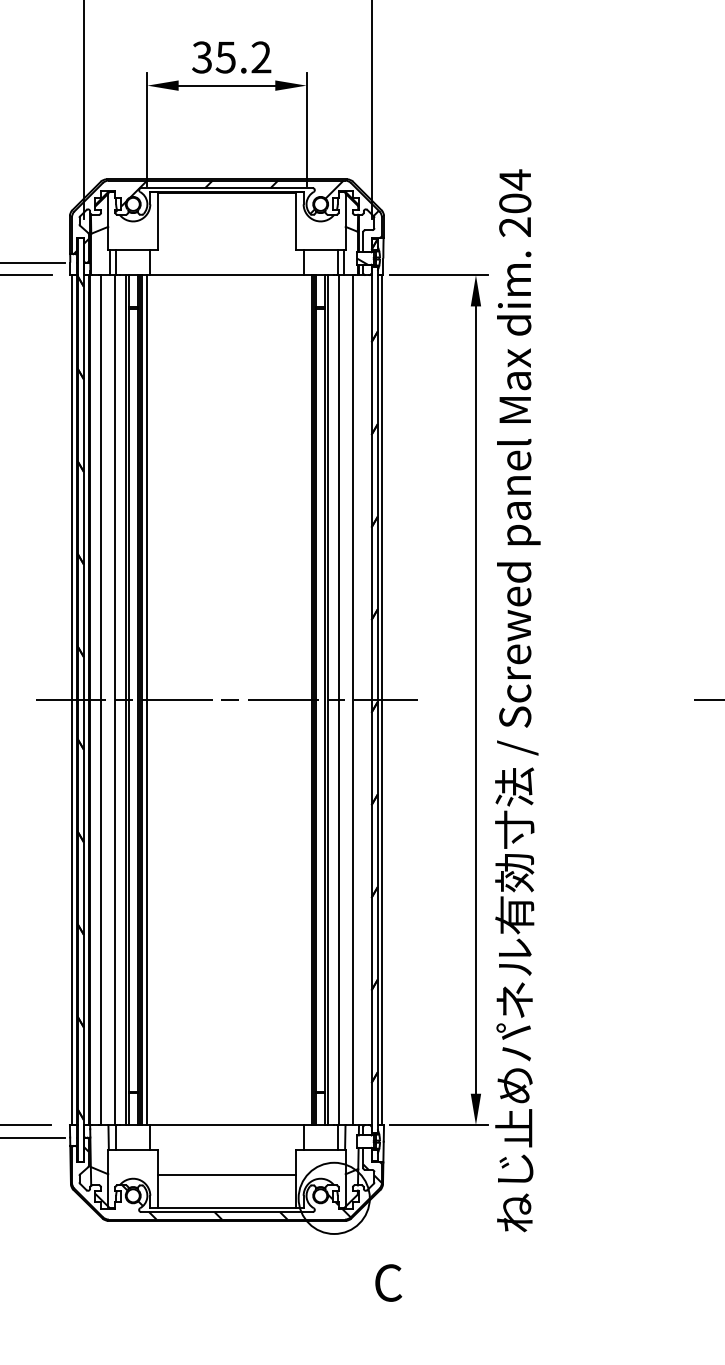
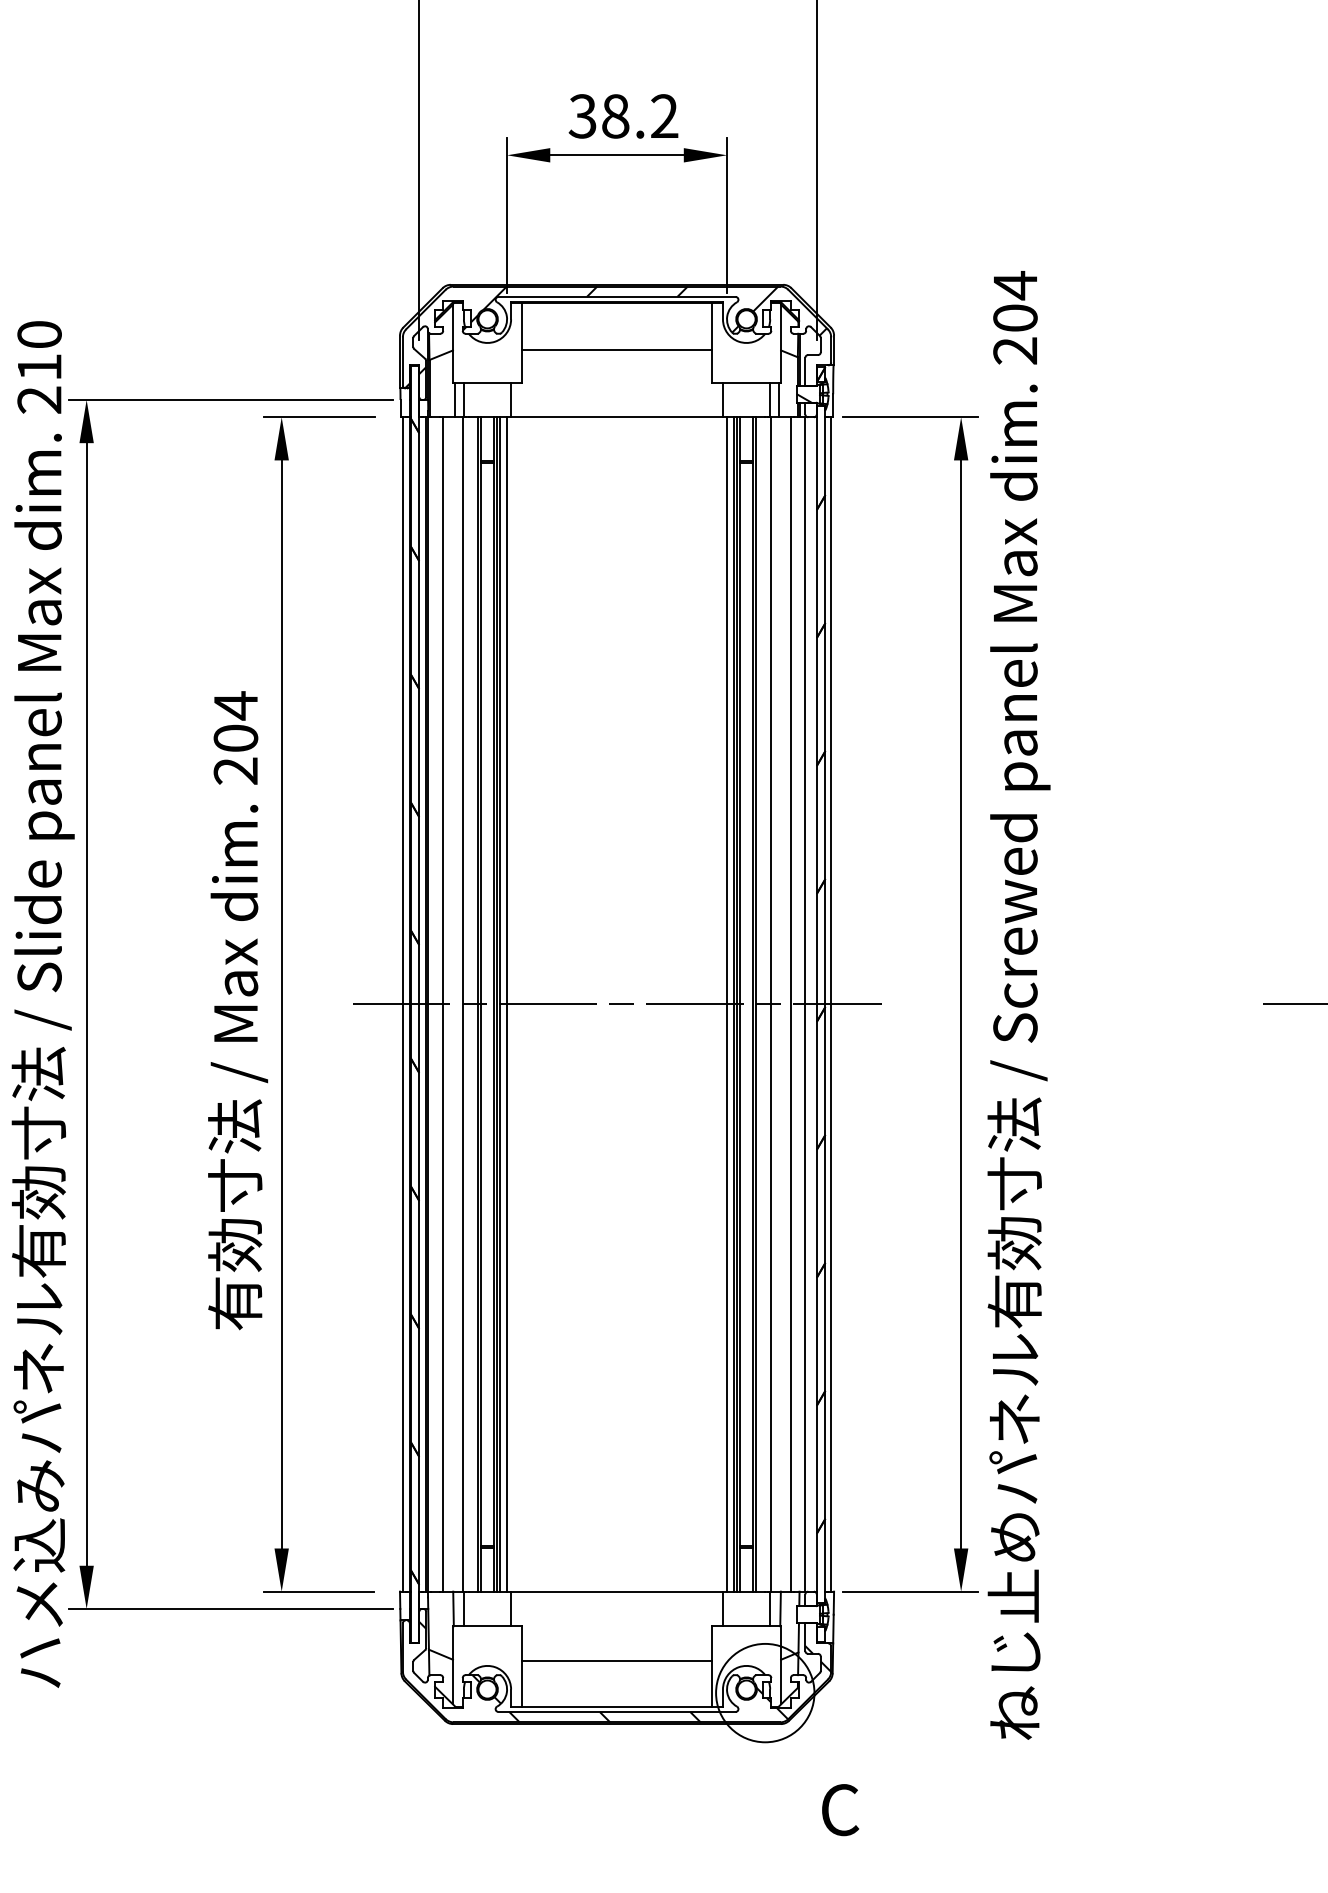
text: (225, 57) -> (615, 116), 35.2 -> 38.2
line: (227, 226) -> (617, 349), added
line: (306, 700) -> (727, 1004), added
line: (363, 700) -> (805, 1004), added

